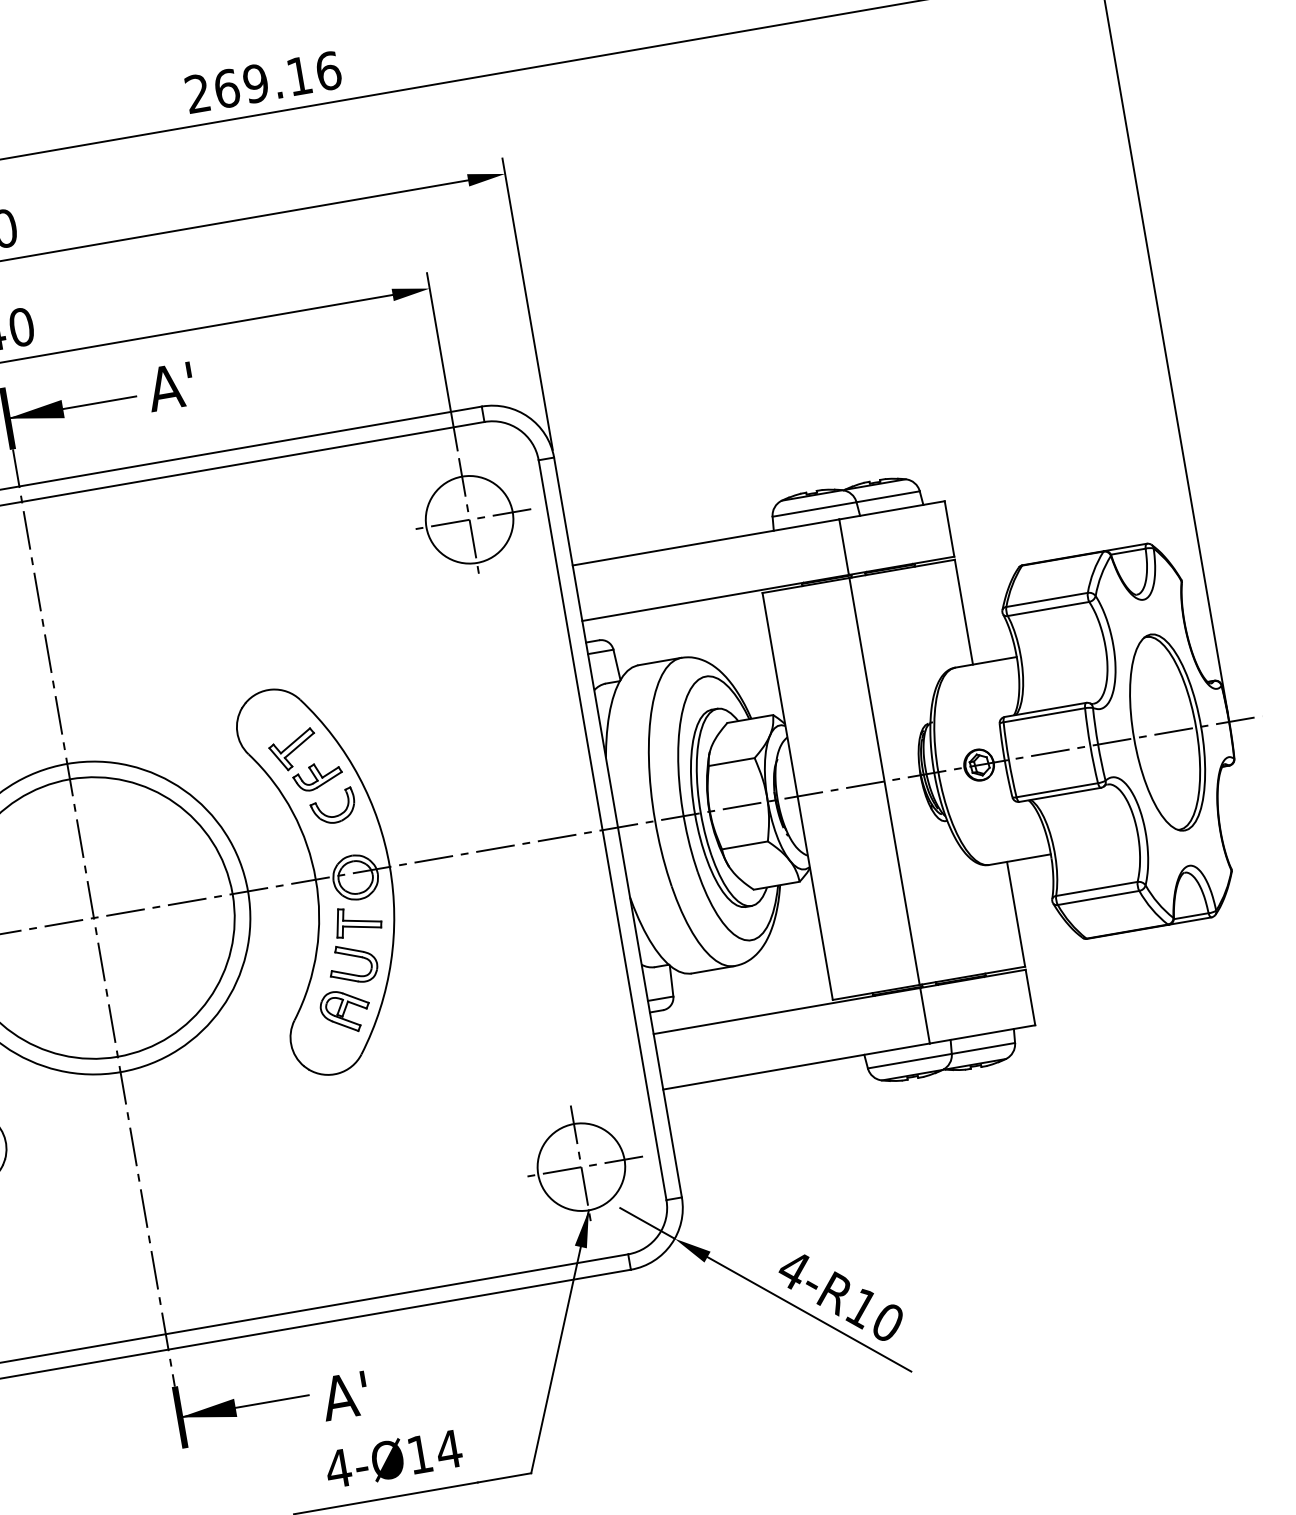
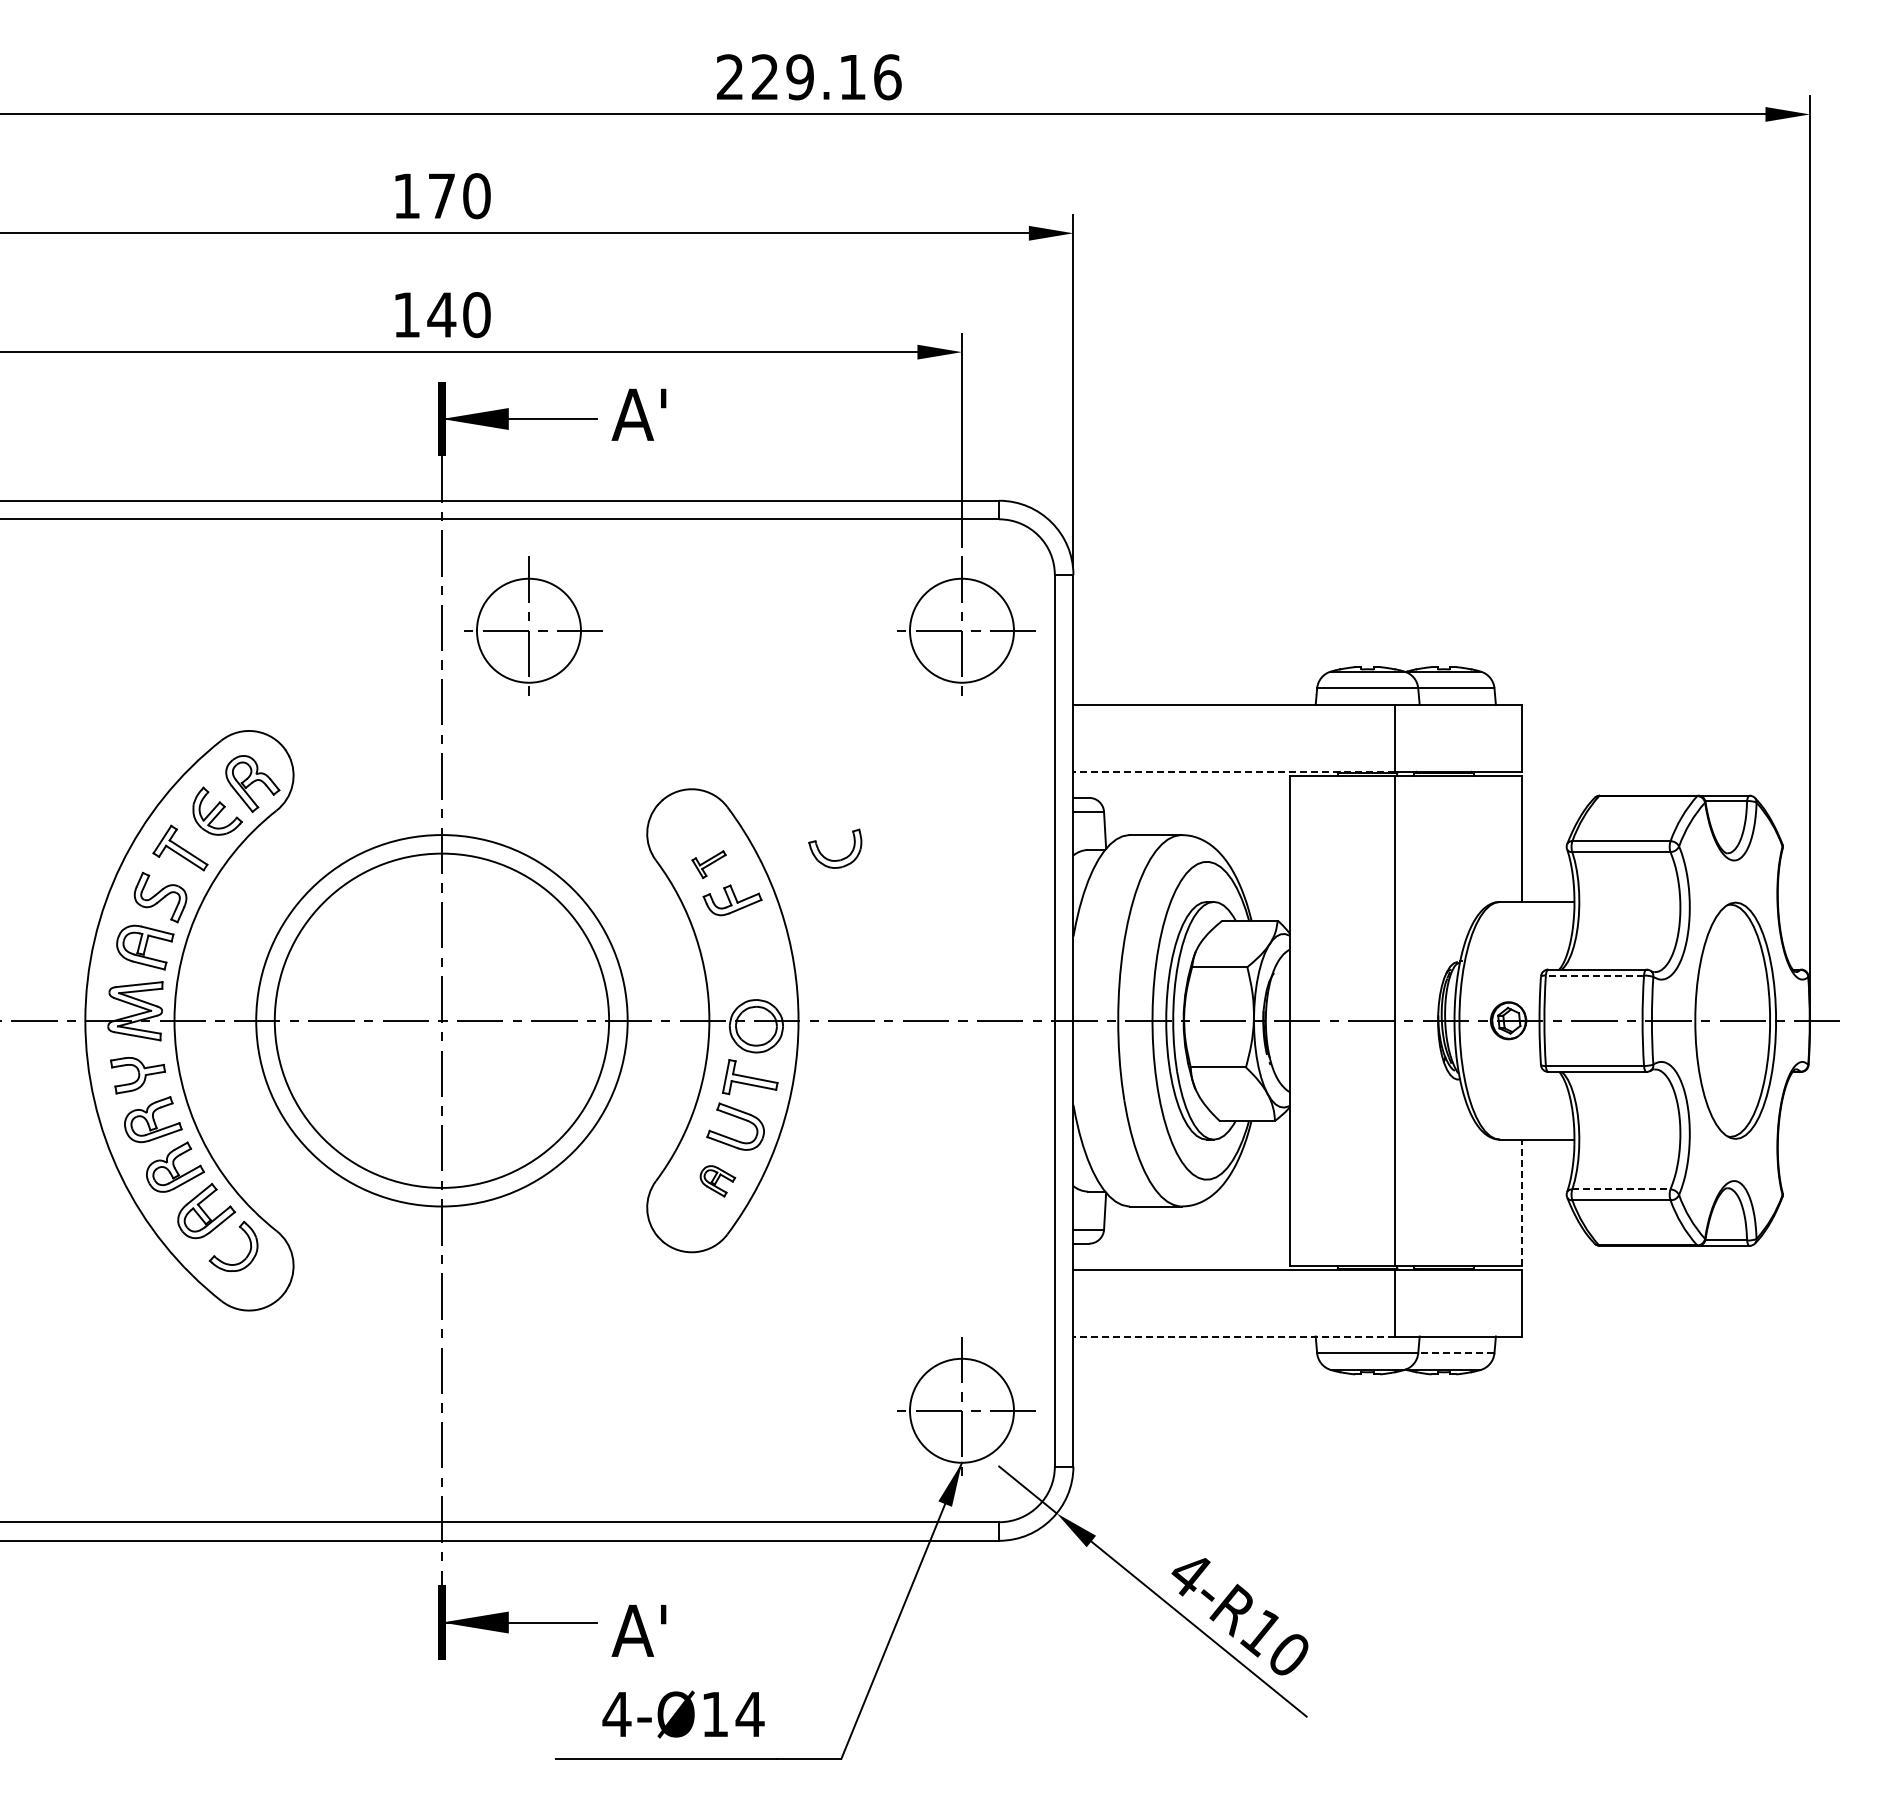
text: (227, 88) -> (765, 77), 269.16 -> 229.16
part: (113, 576) -> (533, 625), added
line: (715, 597) -> (1234, 771), solid -> dashed
line: (1043, 715) -> (1594, 975), solid -> dashed
part: (292, 750) -> (708, 864), size x0.6
part: (335, 815) -> (836, 859), moved
line: (1097, 888) -> (1621, 1189), solid -> dashed
line: (1015, 914) -> (1521, 1202), solid -> dashed
part: (345, 1011) -> (717, 1181), size x0.6
line: (982, 1048) -> (1455, 1353), solid -> dashed
line: (796, 1066) -> (1234, 1336), solid -> dashed

